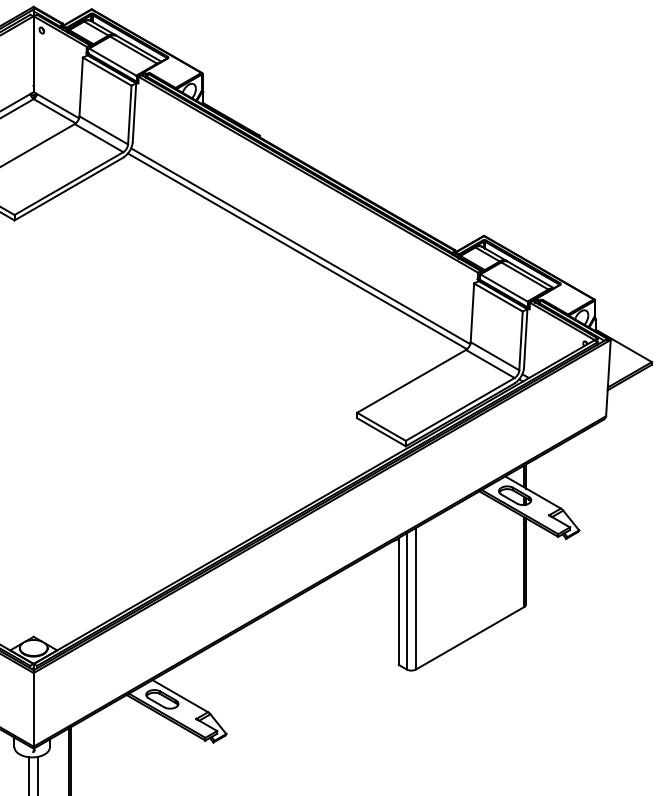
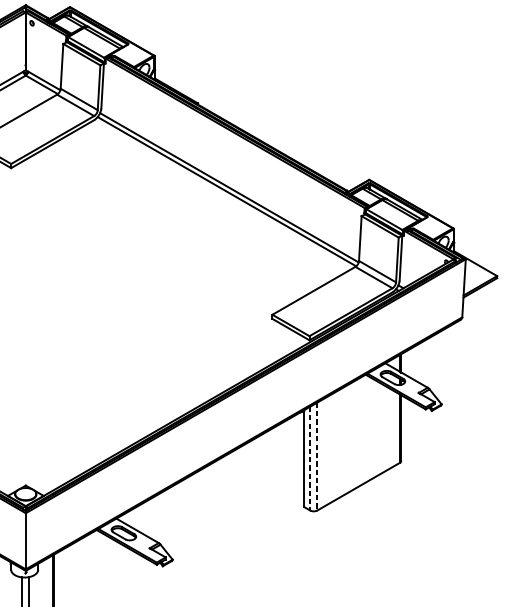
line: (416, 598) -> (317, 456), solid -> dashed
line: (406, 601) -> (310, 458), solid -> dashed

